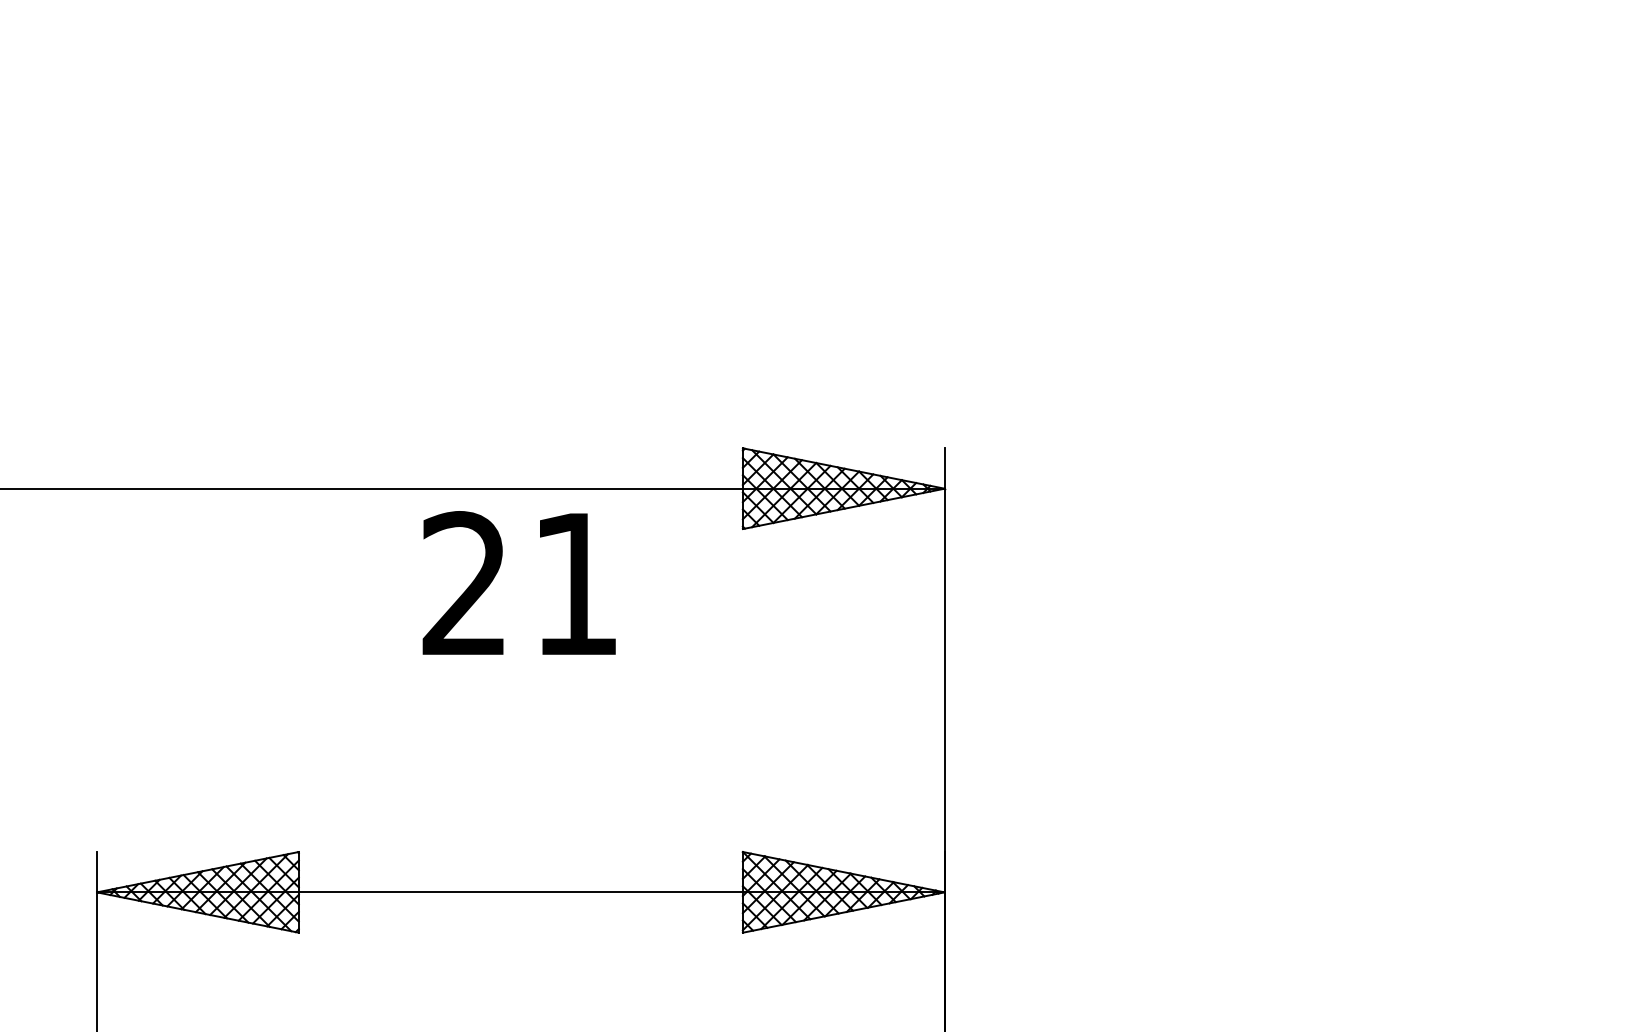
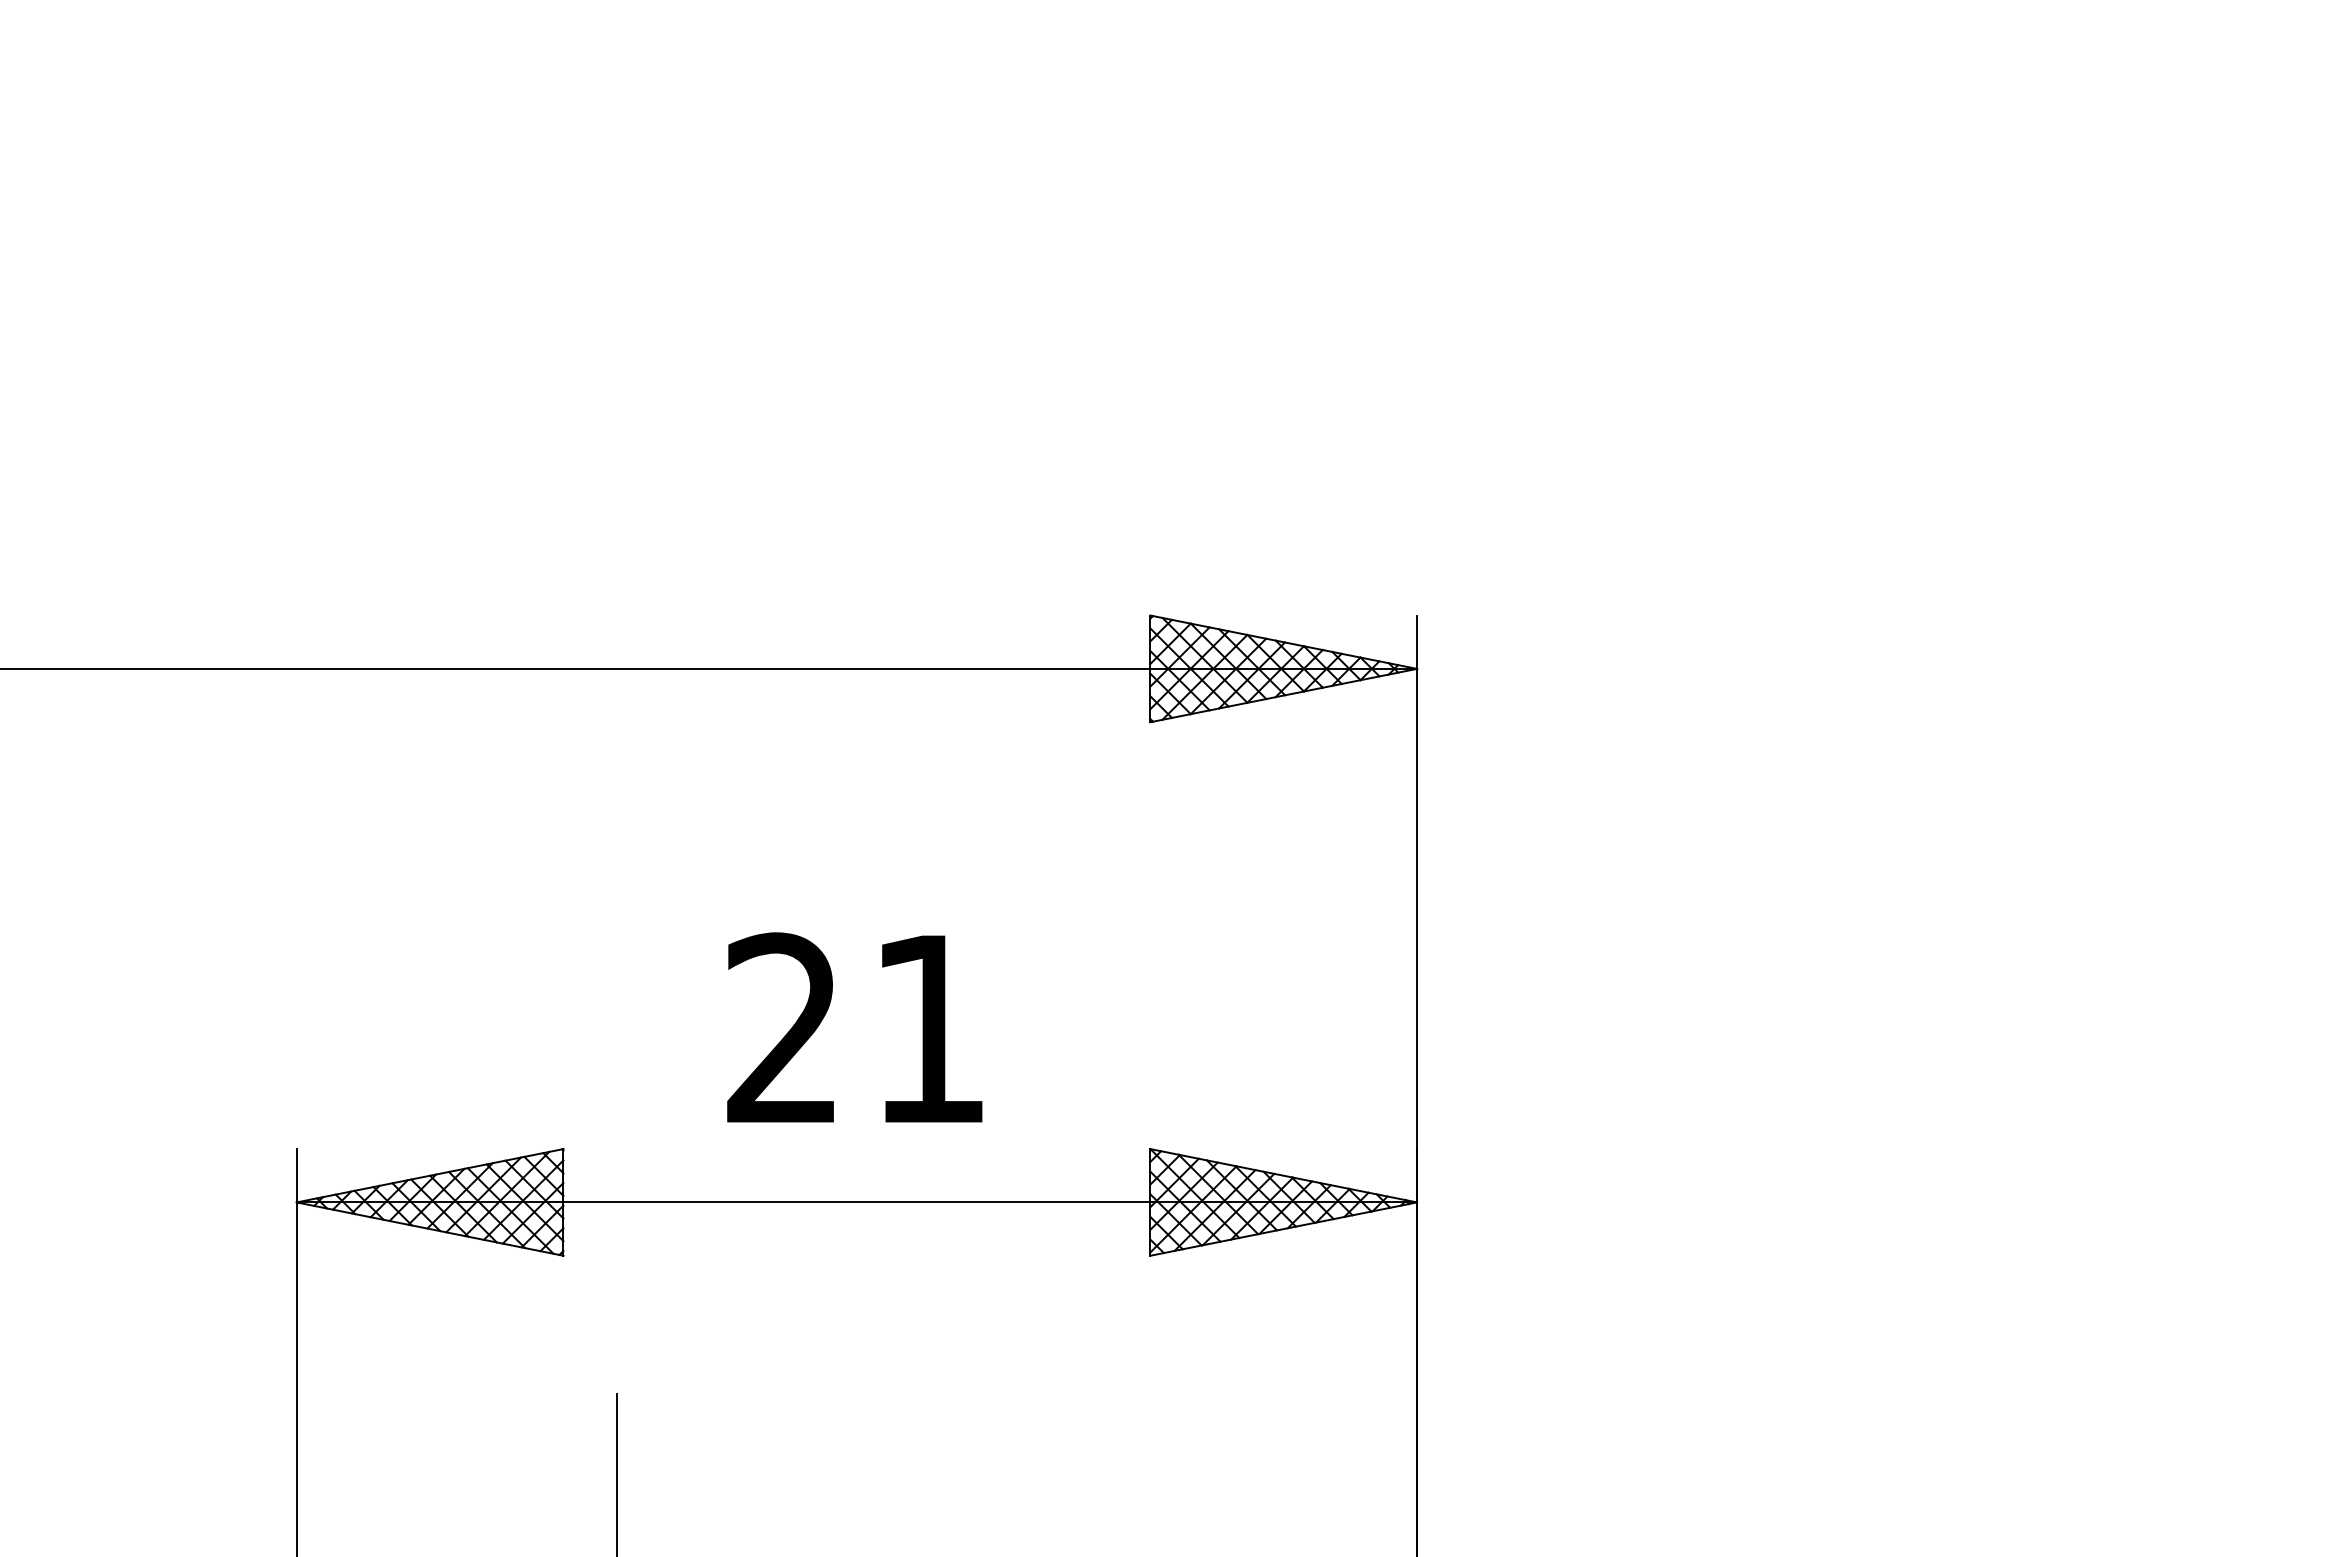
text: (519, 582) -> (854, 1027), moved

